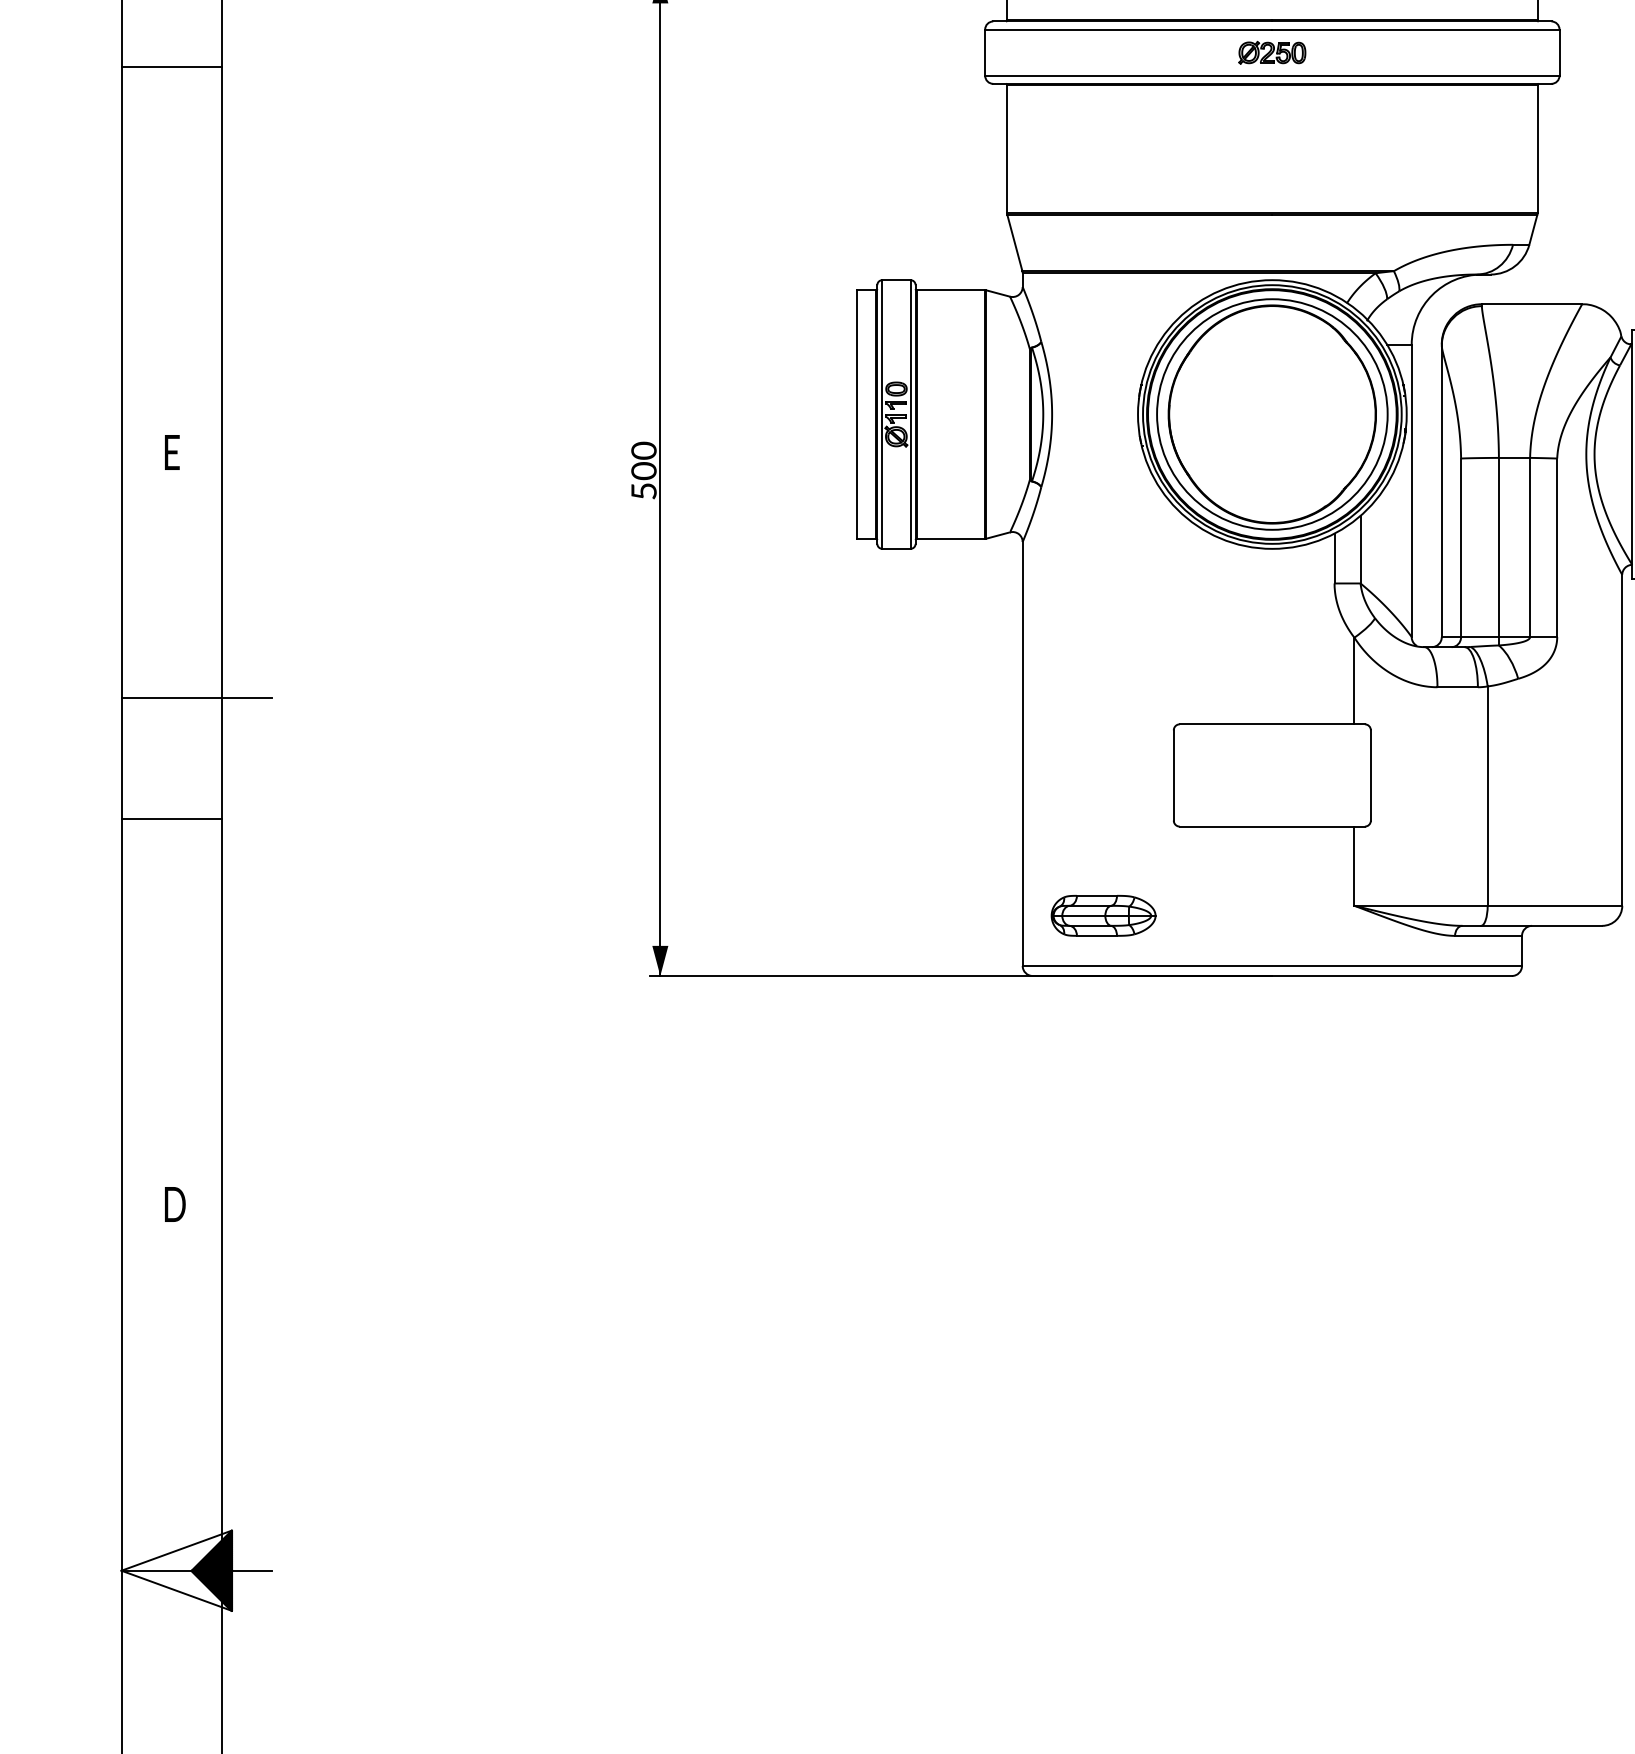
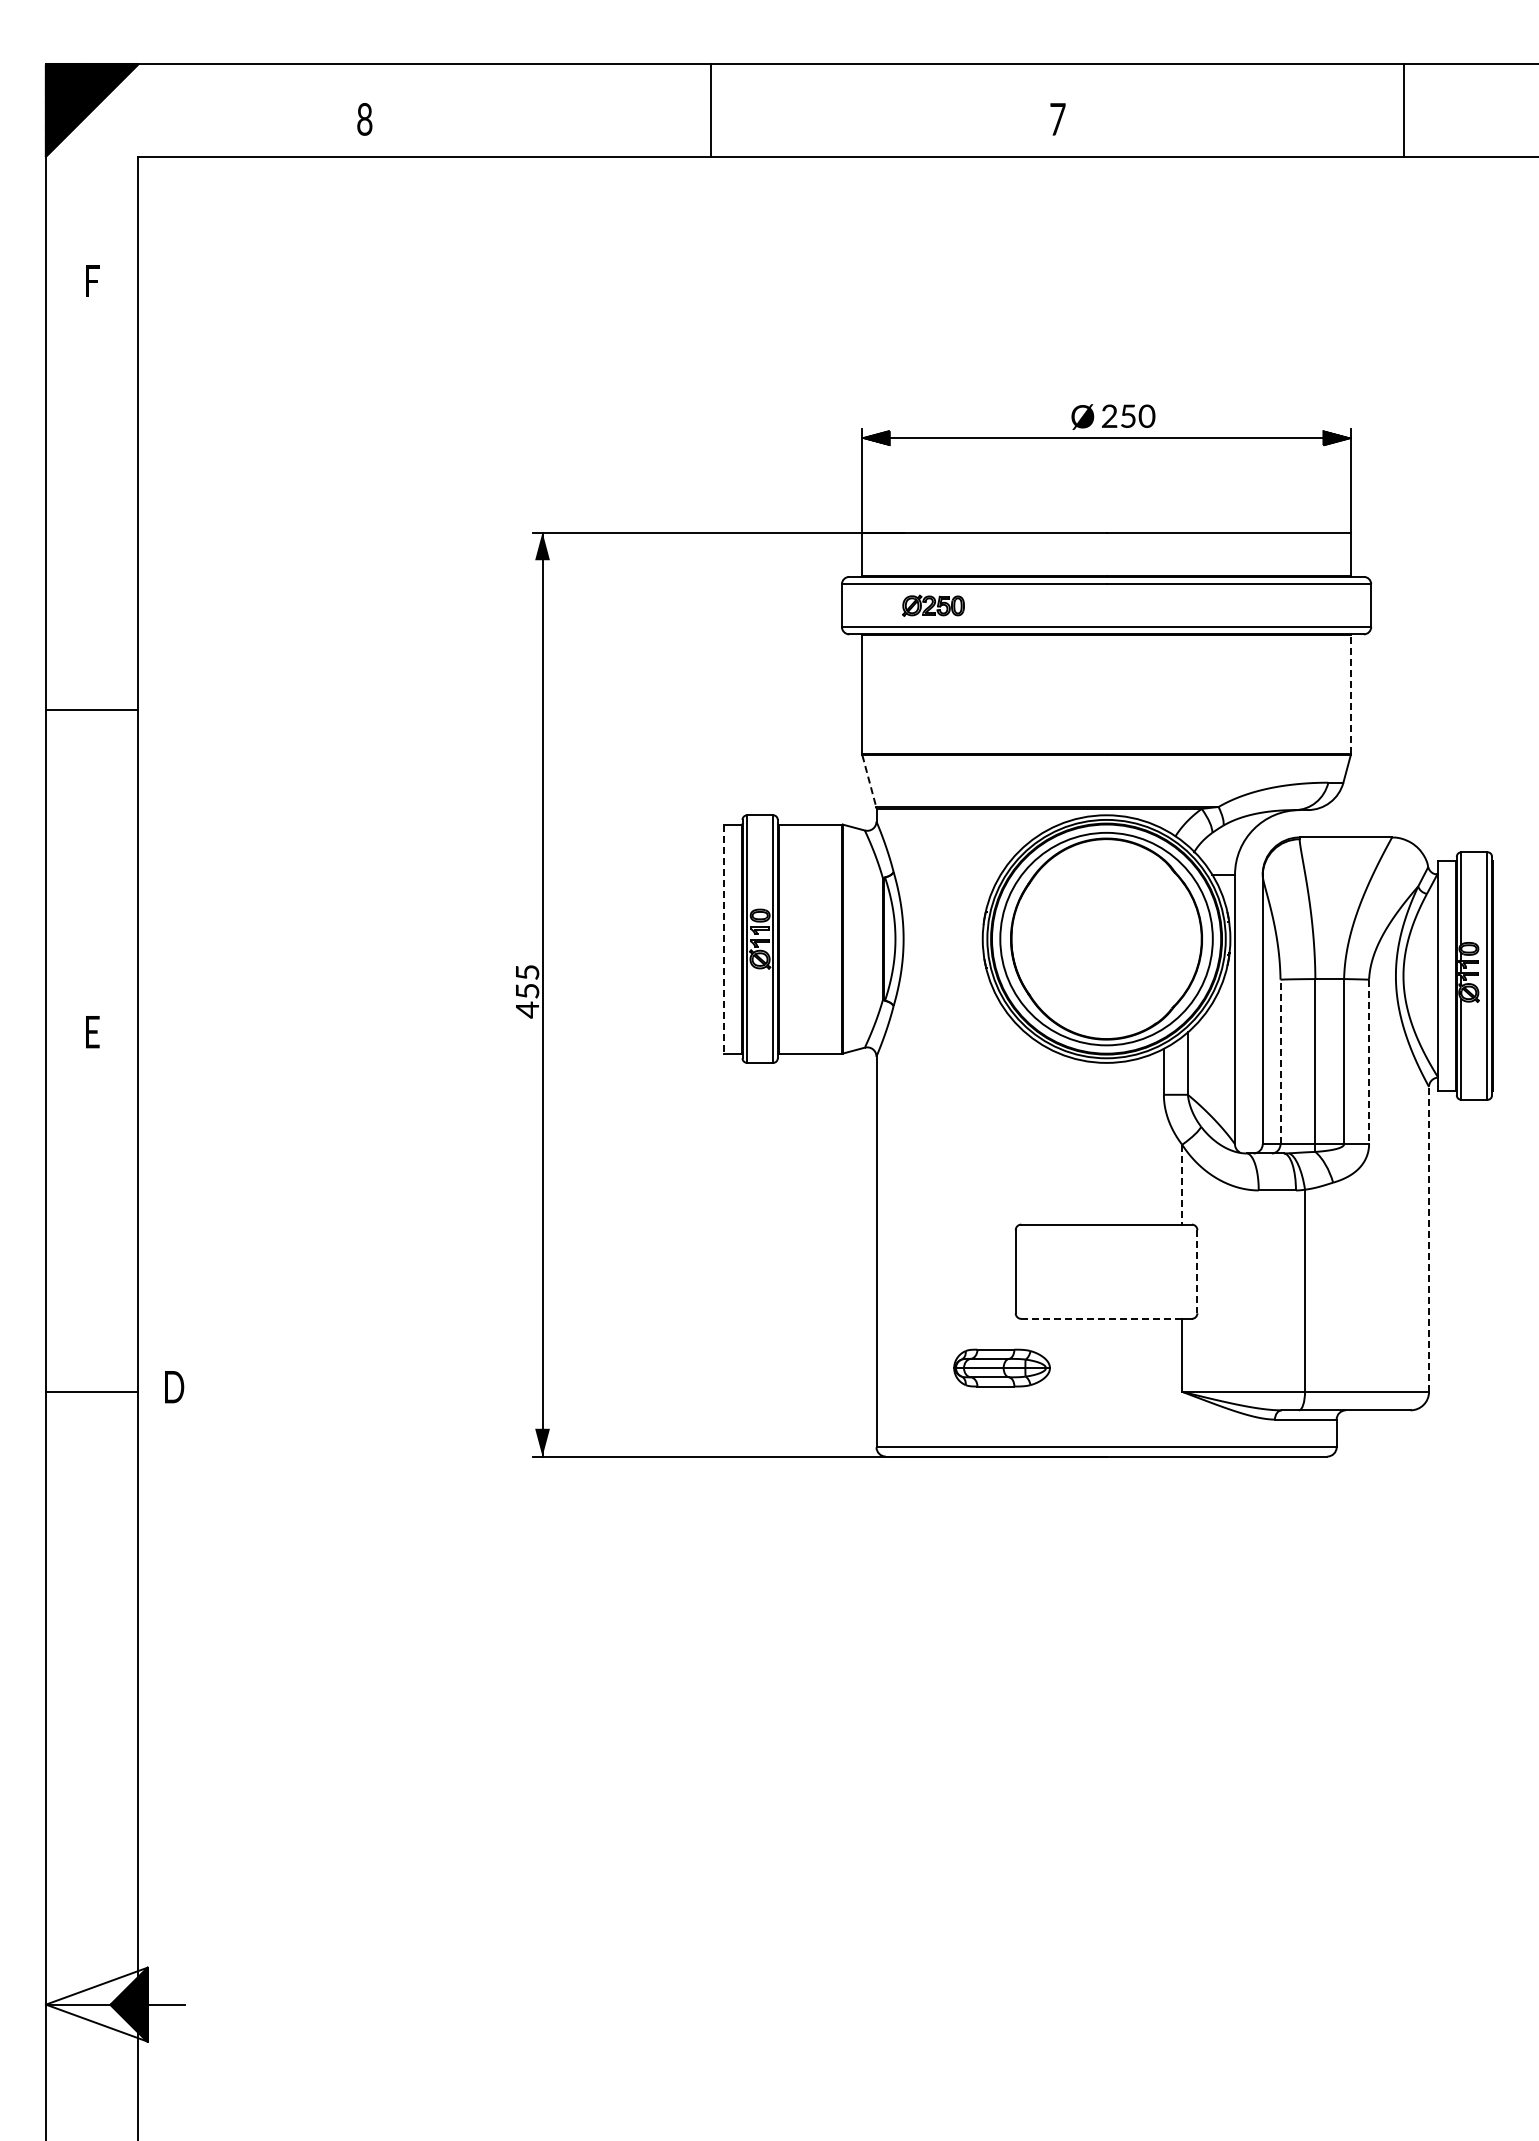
part: (1272, 52) -> (933, 605), moved
line: (171, 66) -> (92, 709), moved
line: (1537, 148) -> (1350, 693), solid -> dashed
line: (1015, 243) -> (869, 781), solid -> dashed
line: (857, 414) -> (724, 939), solid -> dashed
text: (171, 452) -> (92, 1032), moved
text: (644, 471) -> (527, 991), 500 -> 455
line: (1461, 547) -> (1280, 1061), solid -> dashed
line: (1557, 548) -> (1369, 1062), solid -> dashed
line: (1354, 680) -> (1182, 1184), solid -> dashed
line: (196, 698) -> (115, 1200), removed
line: (1622, 740) -> (1429, 1239), solid -> dashed
line: (1371, 775) -> (1197, 1271), solid -> dashed
line: (171, 818) -> (92, 1391), moved
line: (1267, 826) -> (1102, 1318), solid -> dashed
part: (1103, 915) -> (1001, 1367), moved
text: (175, 1204) -> (174, 1387), moved

